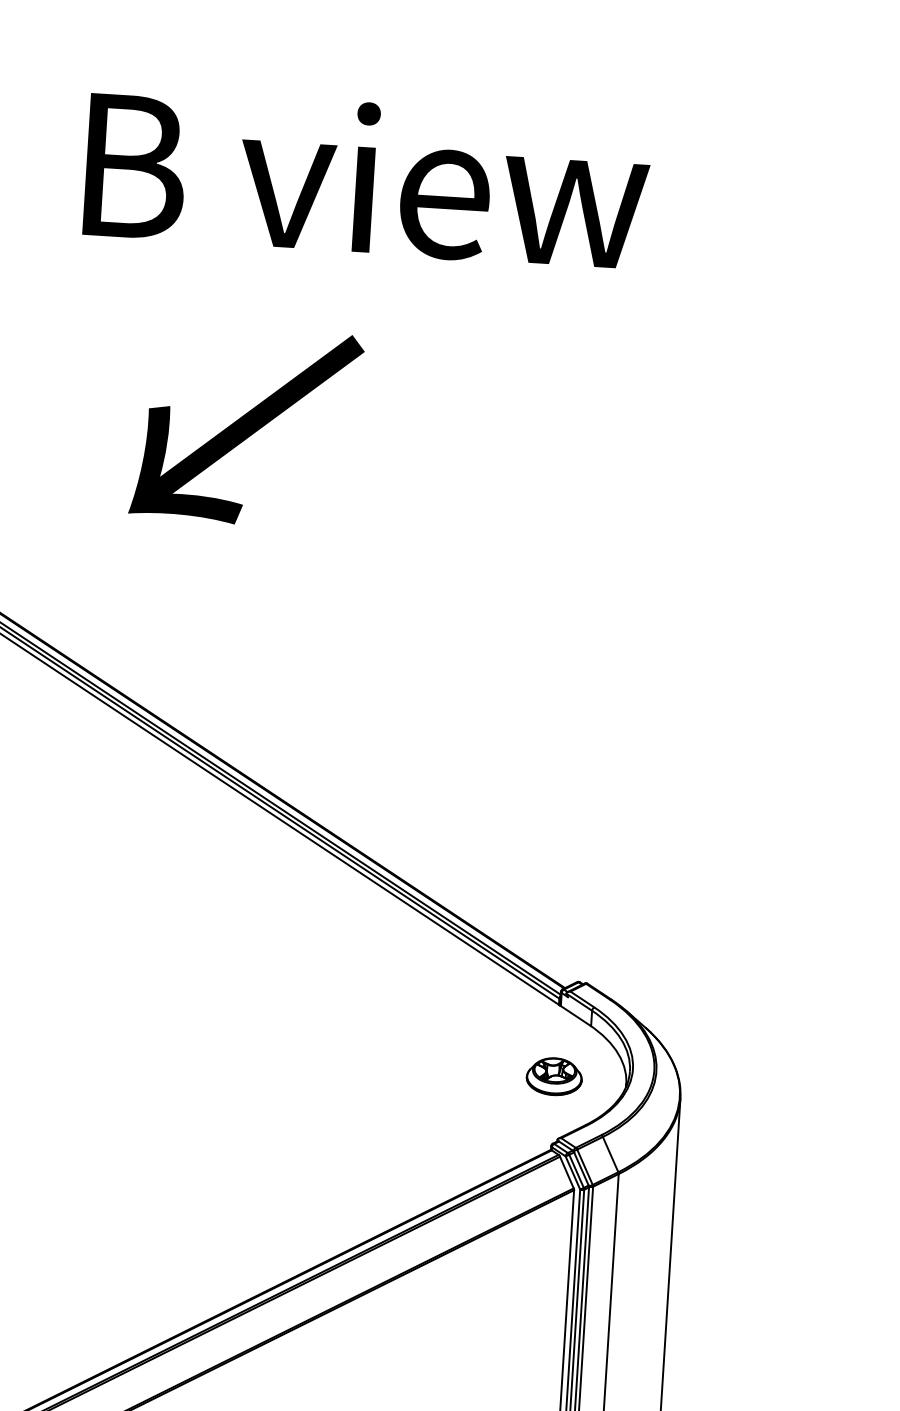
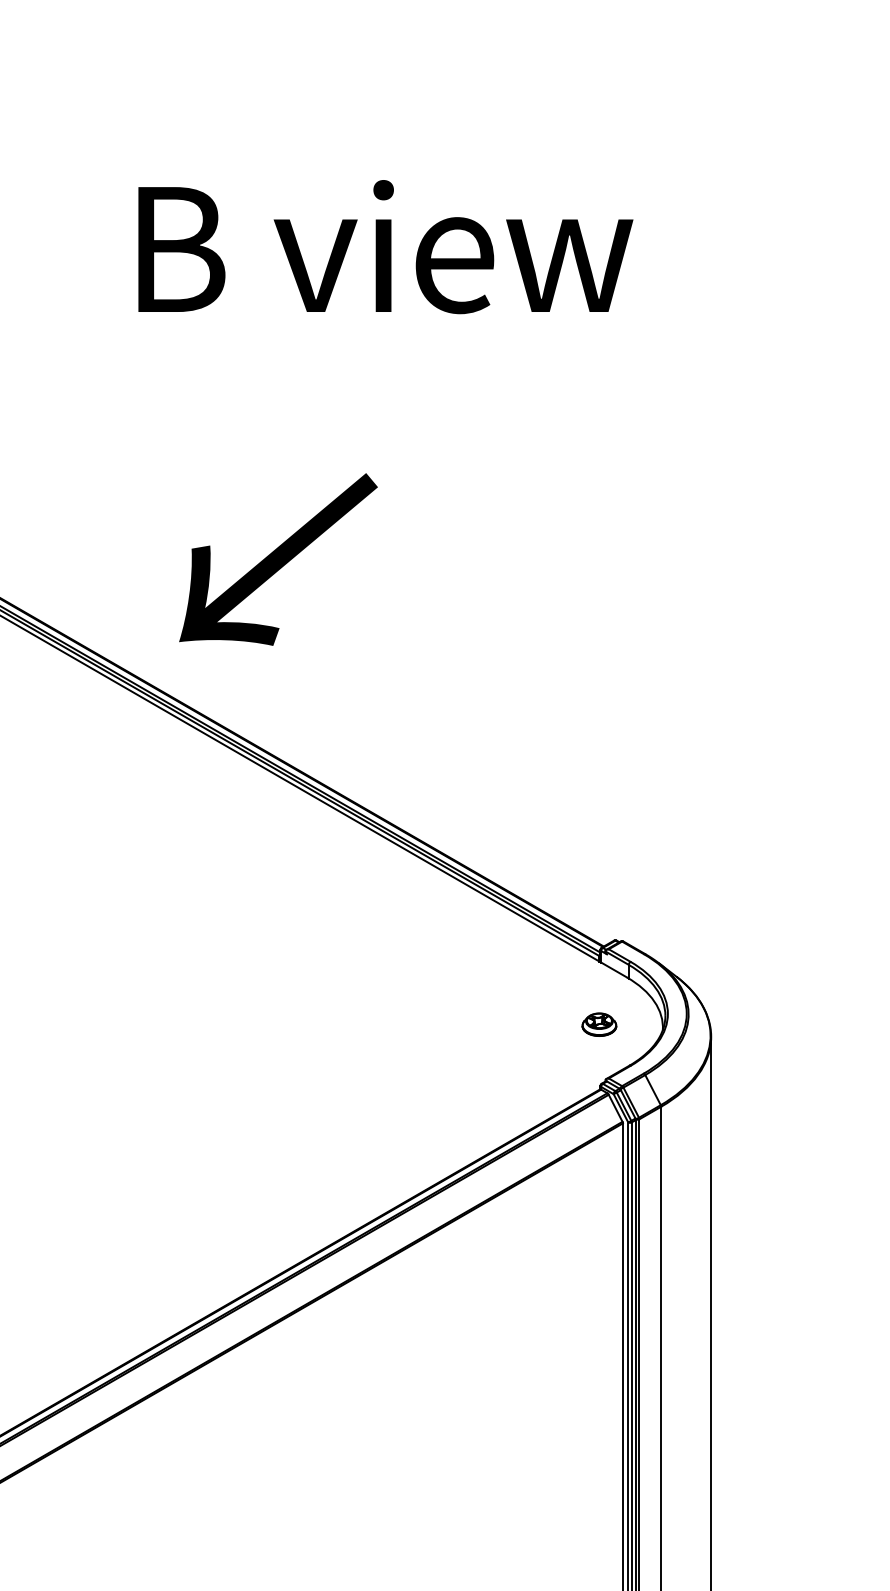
text: (246, 426) -> (278, 559), moved
part: (554, 1076) -> (599, 1024), size x0.7

